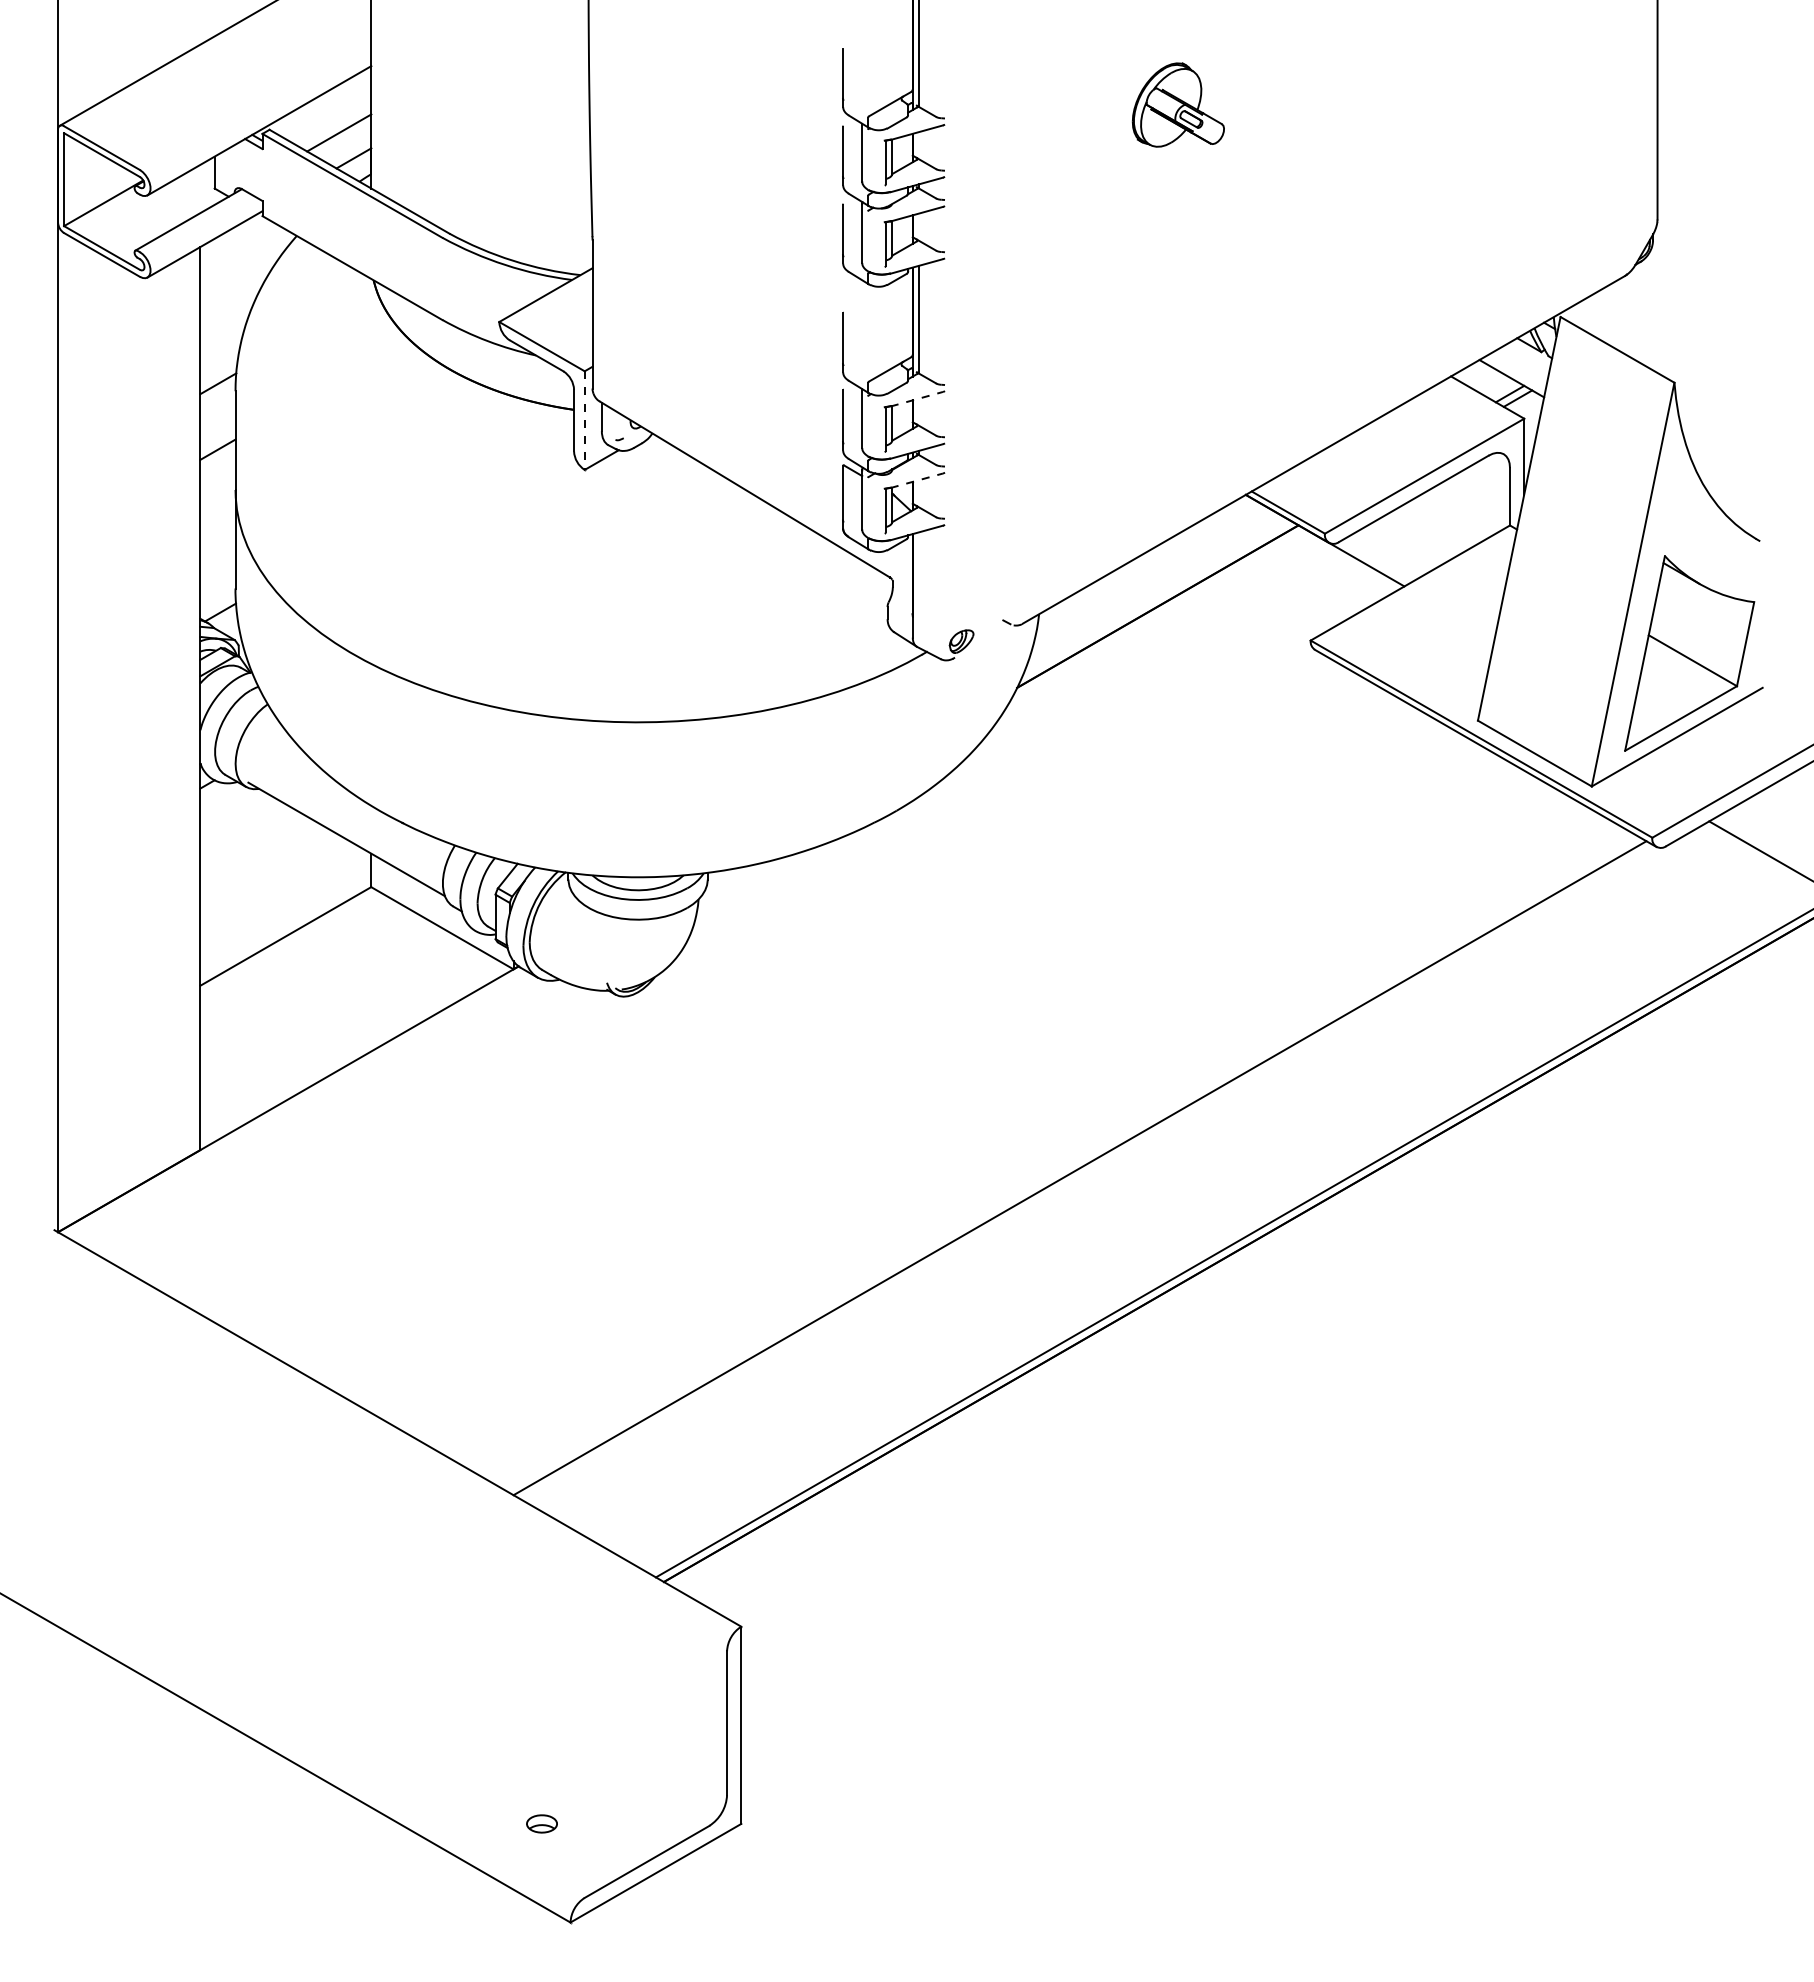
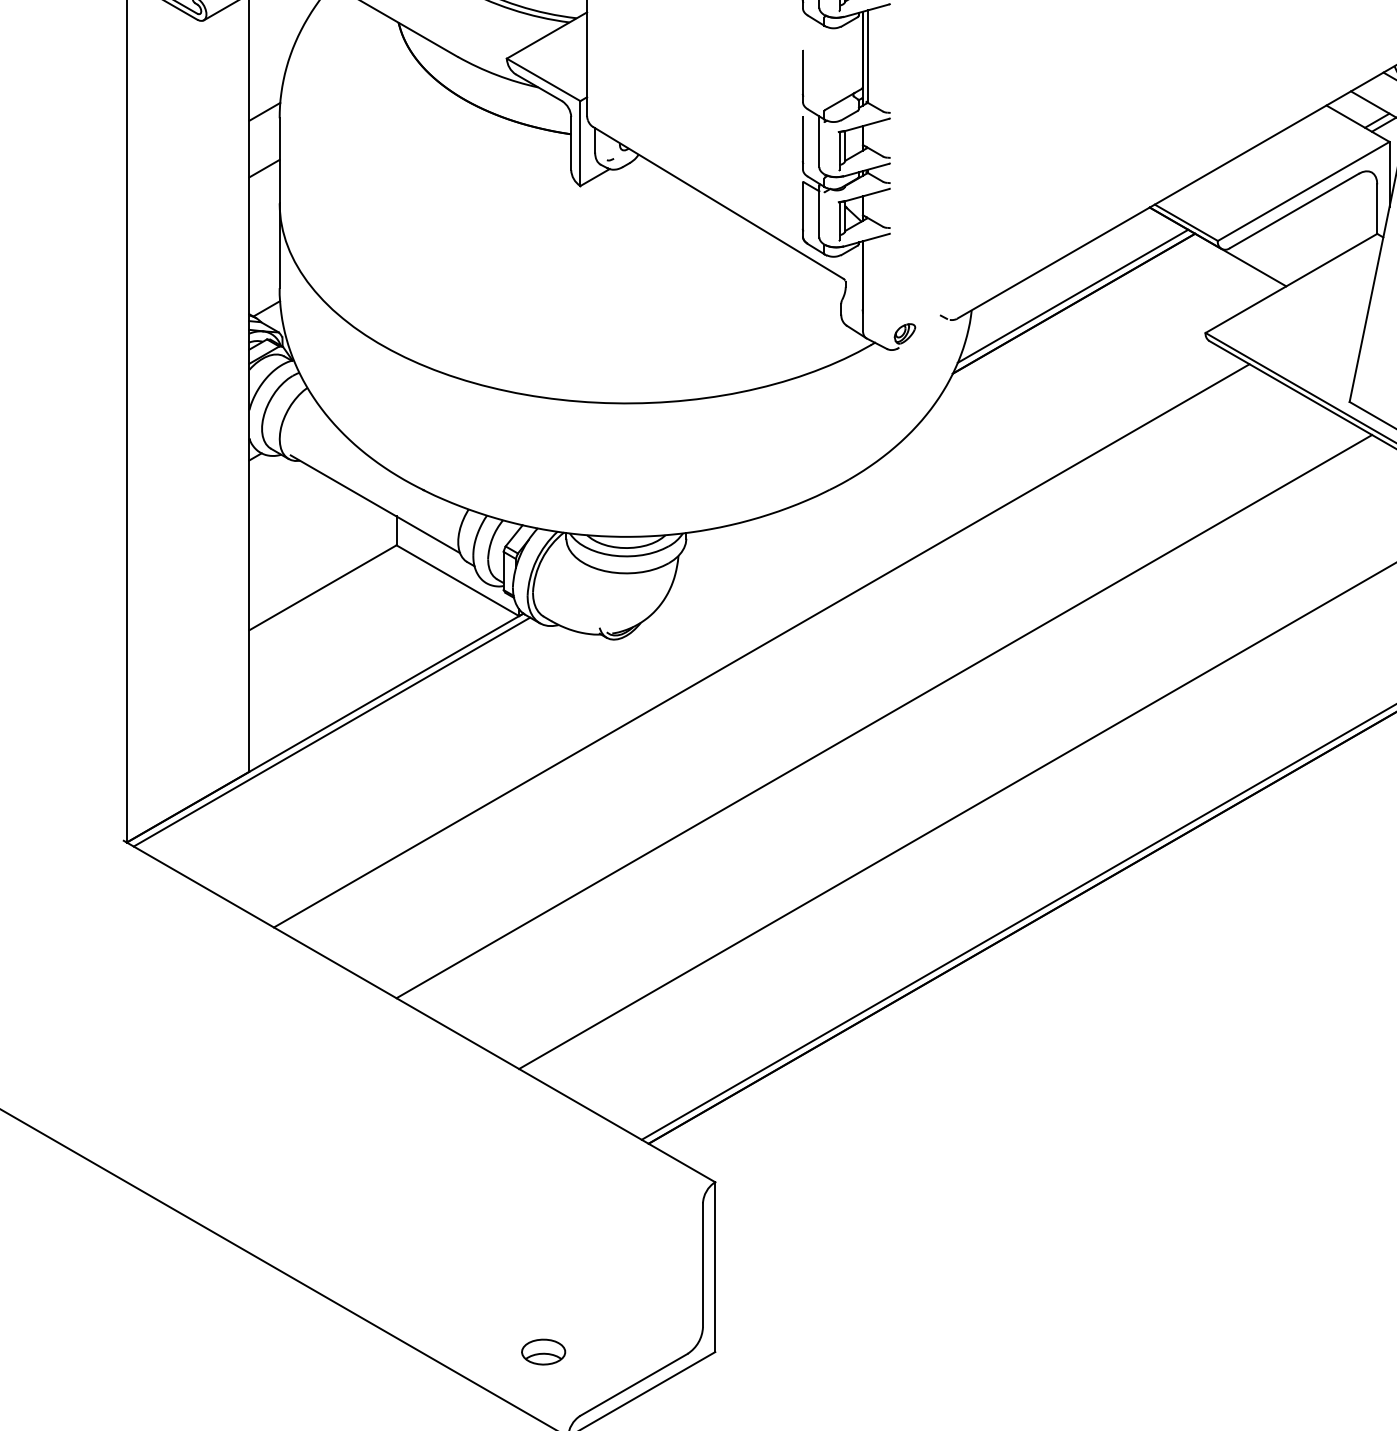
line: (917, 399) -> (866, 125), dashed -> solid
line: (584, 421) -> (580, 144), dashed -> solid
line: (917, 480) -> (866, 195), dashed -> solid
line: (1156, 597) -> (1072, 295), added
line: (794, 1003) -> (761, 645), added
line: (937, 1086) -> (884, 717), added
line: (296, 1103) -> (332, 731), added
part: (541, 1823) -> (543, 1351), size x1.67

